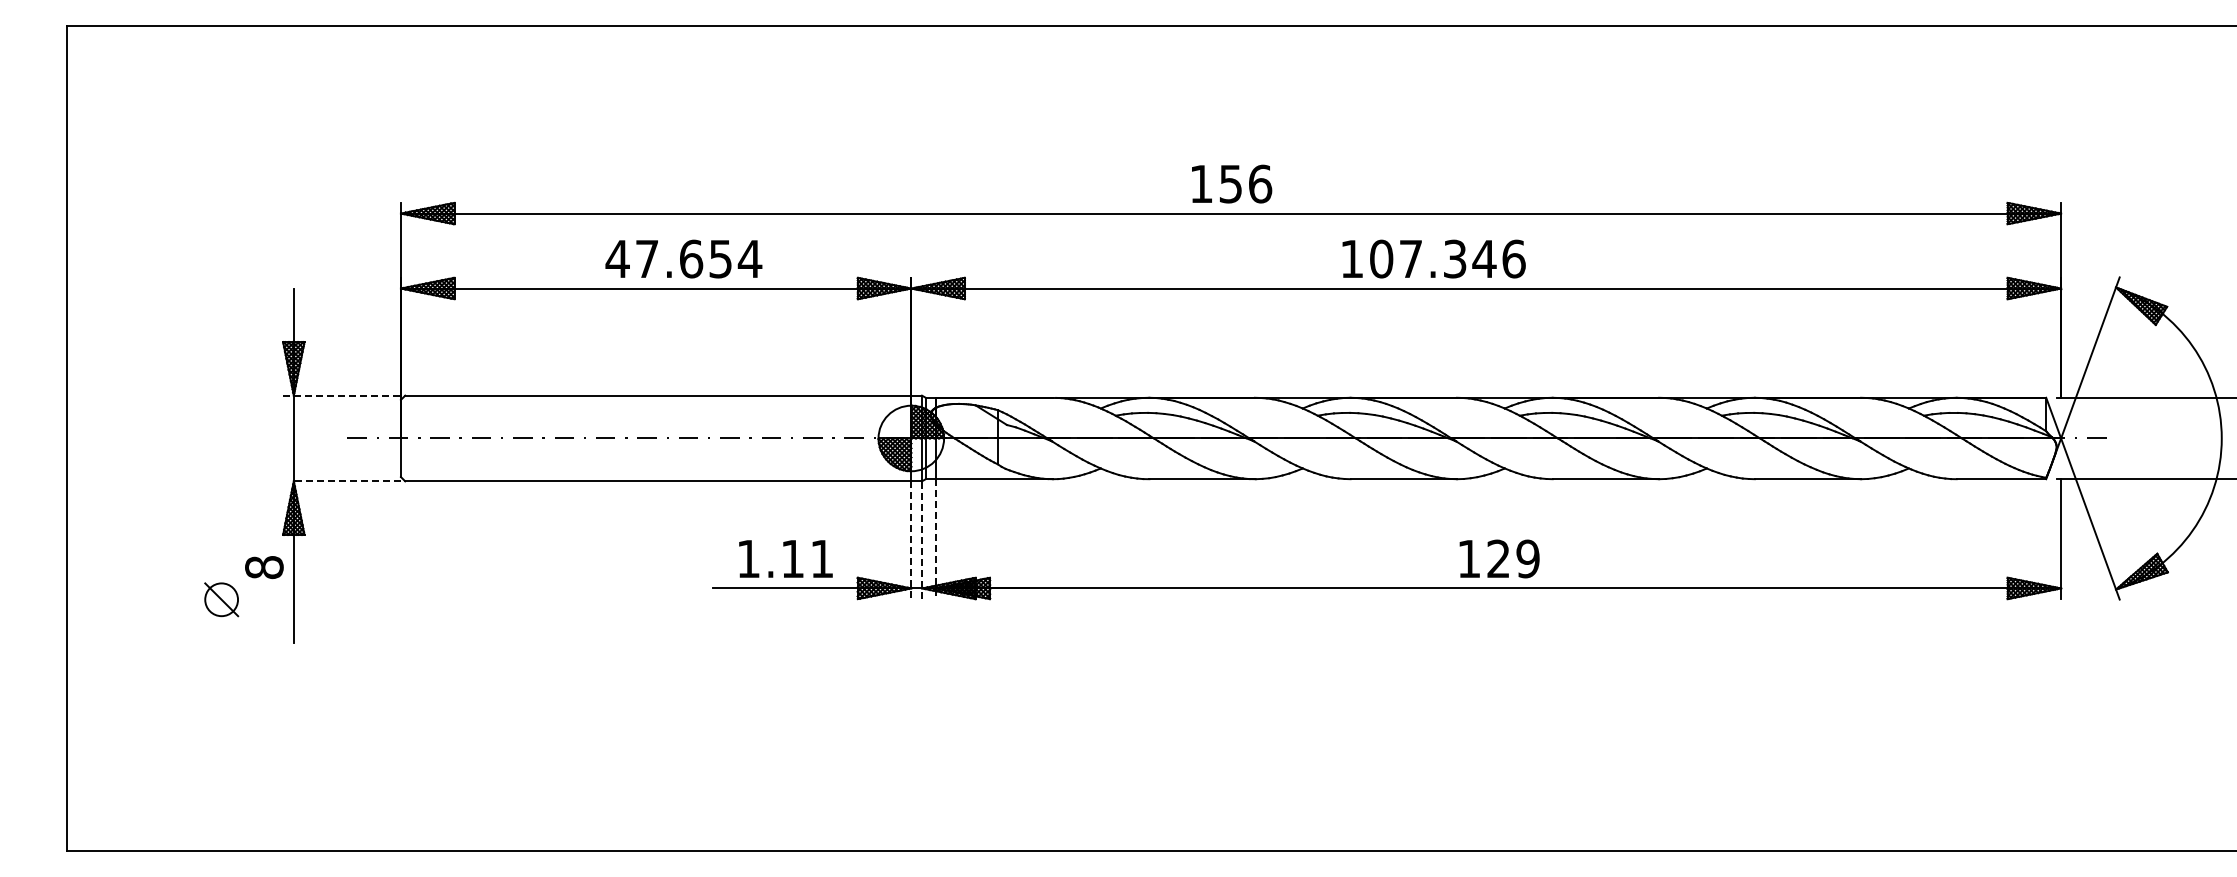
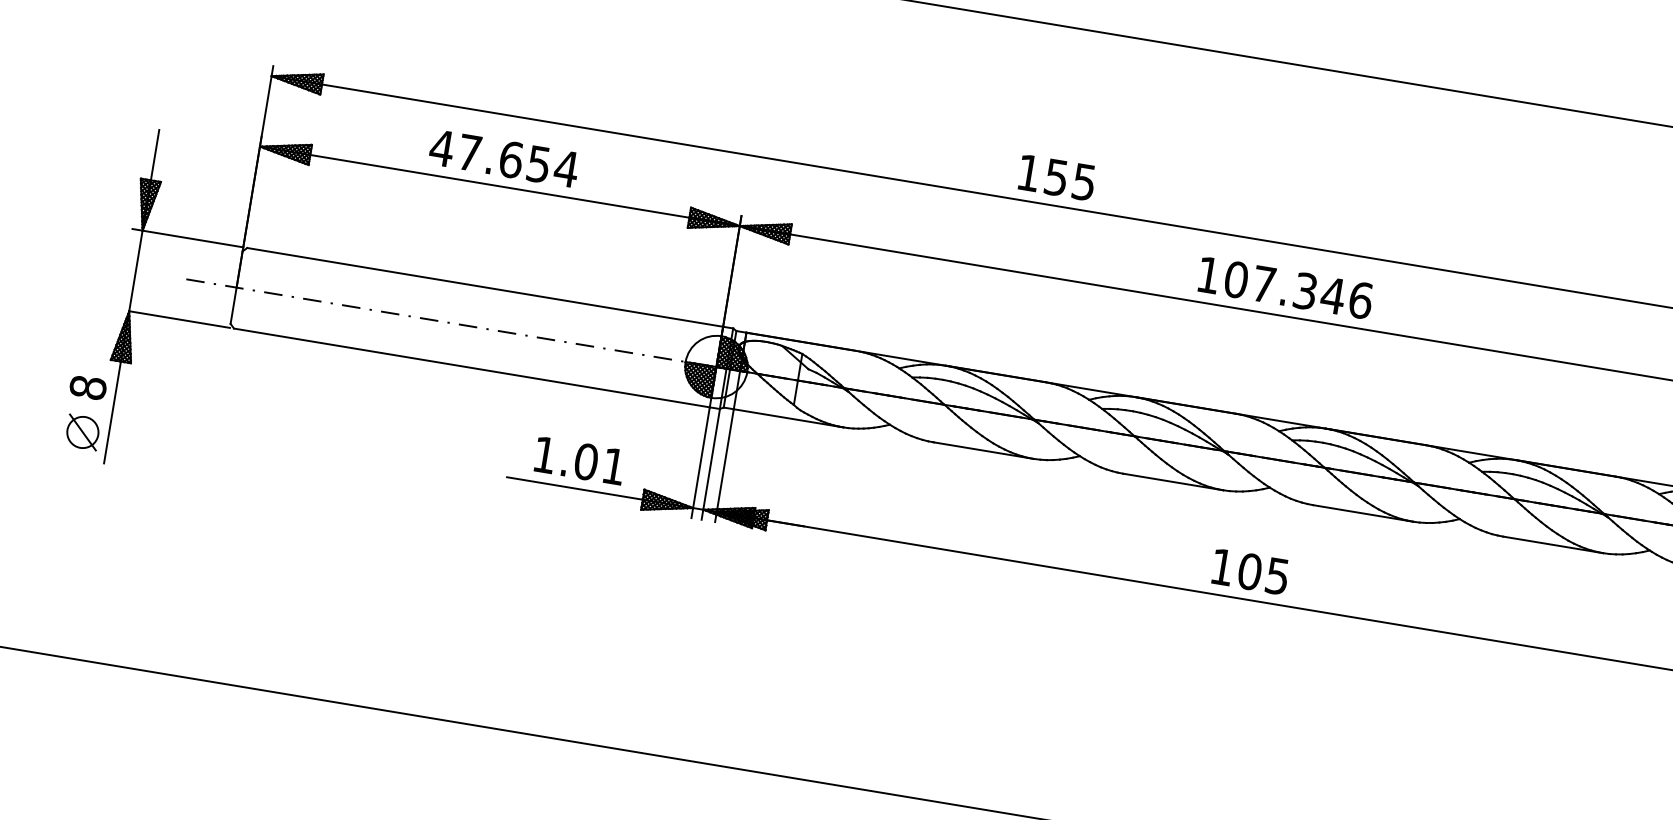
text: (1260, 183) -> (1084, 181), 156 -> 155
text: (683, 258) -> (503, 158), moved
text: (1433, 258) -> (1285, 287), moved
line: (342, 395) -> (188, 238), dashed -> solid
line: (347, 481) -> (179, 319), dashed -> solid
line: (936, 539) -> (724, 465), dashed -> solid
line: (911, 540) -> (700, 463), dashed -> solid
line: (922, 540) -> (711, 464), dashed -> solid
text: (792, 558) -> (586, 461), 1.11 -> 1.01
text: (1513, 558) -> (1263, 573), 129 -> 105
part: (221, 599) -> (82, 432), moved

